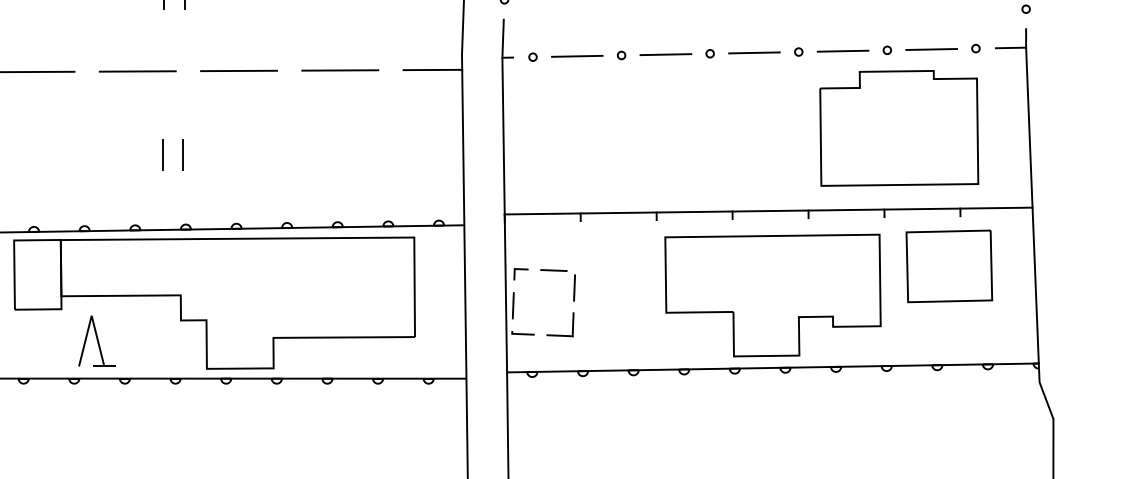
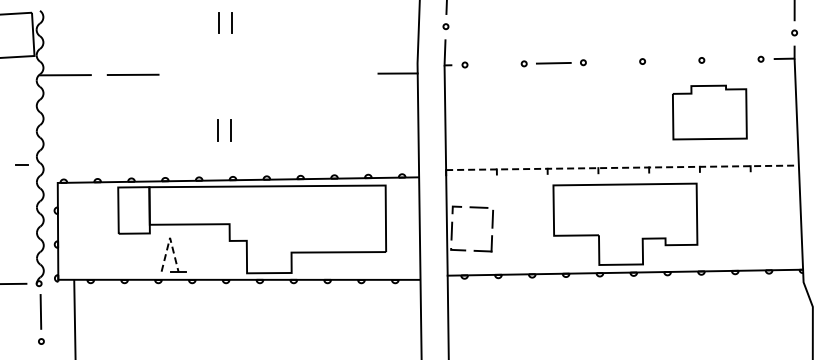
line: (931, 48) -> (731, 59), removed
line: (843, 50) -> (672, 60), removed
line: (753, 51) -> (612, 61), removed
line: (577, 56) -> (494, 64), removed
line: (339, 69) -> (335, 73), removed
line: (137, 71) -> (200, 74), removed
line: (238, 71) -> (268, 74), removed
part: (898, 128) -> (709, 112), size x0.7
line: (770, 210) -> (623, 167), solid -> dashed
part: (948, 265) -> (742, 204), removed
line: (92, 315) -> (170, 237), solid -> dashed

